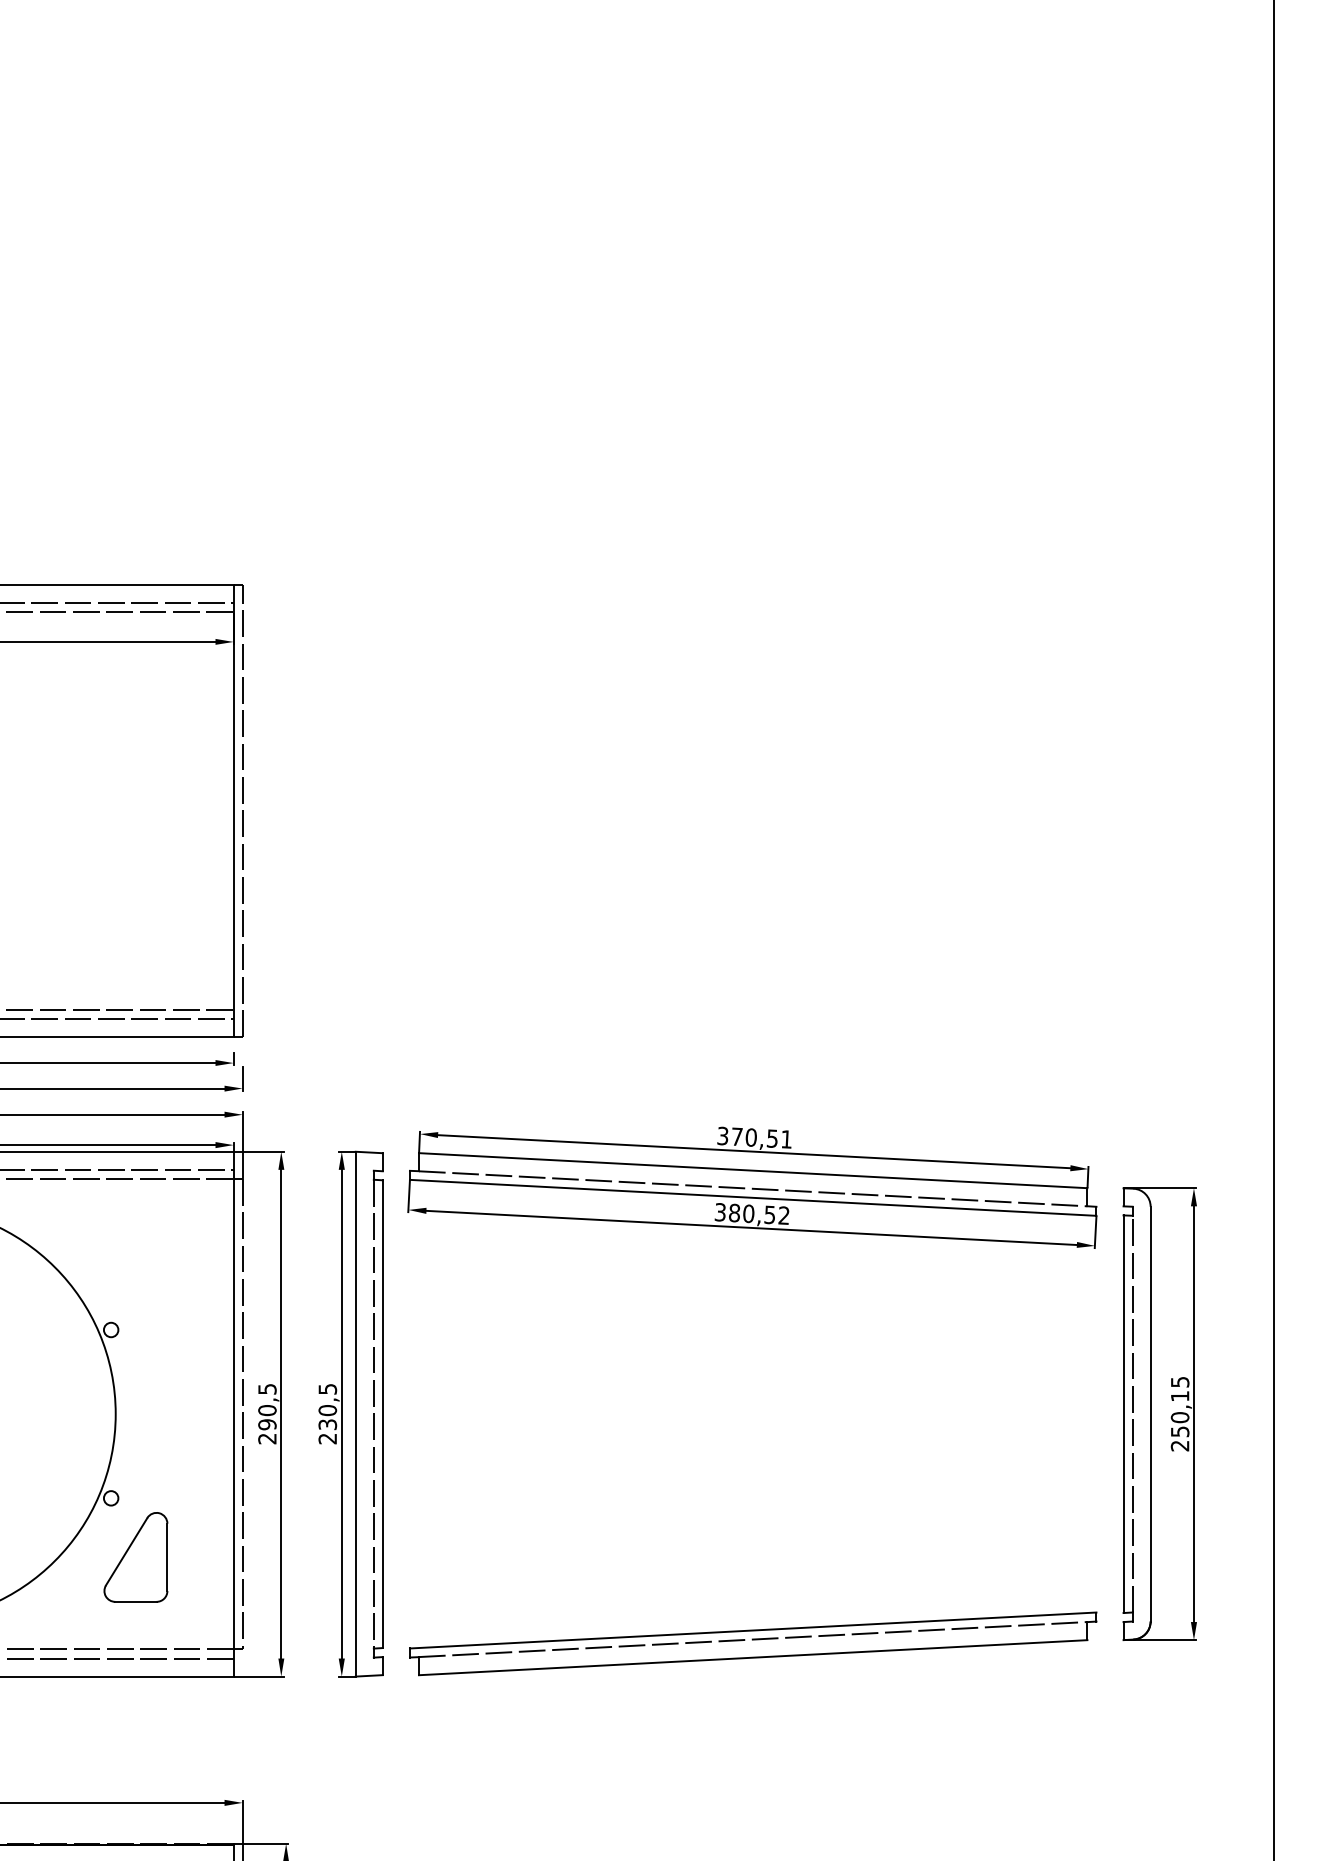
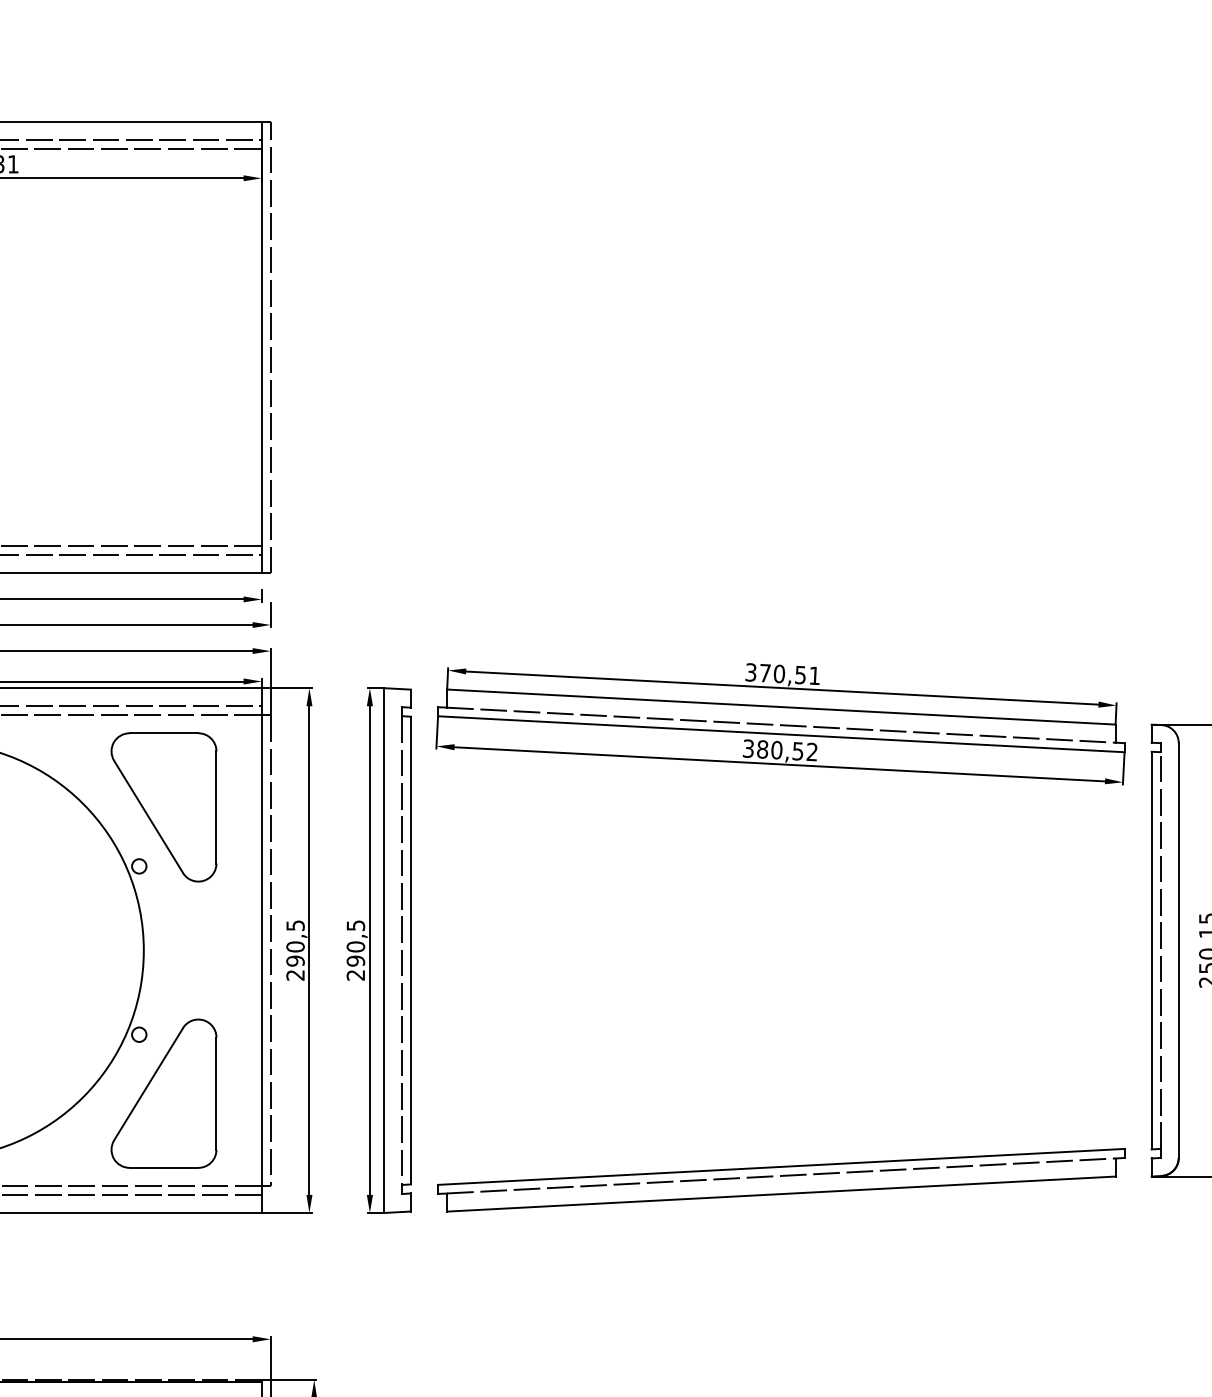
part: (135, 1271) -> (163, 807), added
text: (327, 1424) -> (355, 960), 230,5 -> 290,5
part: (135, 1557) -> (163, 1093), size x1.67

